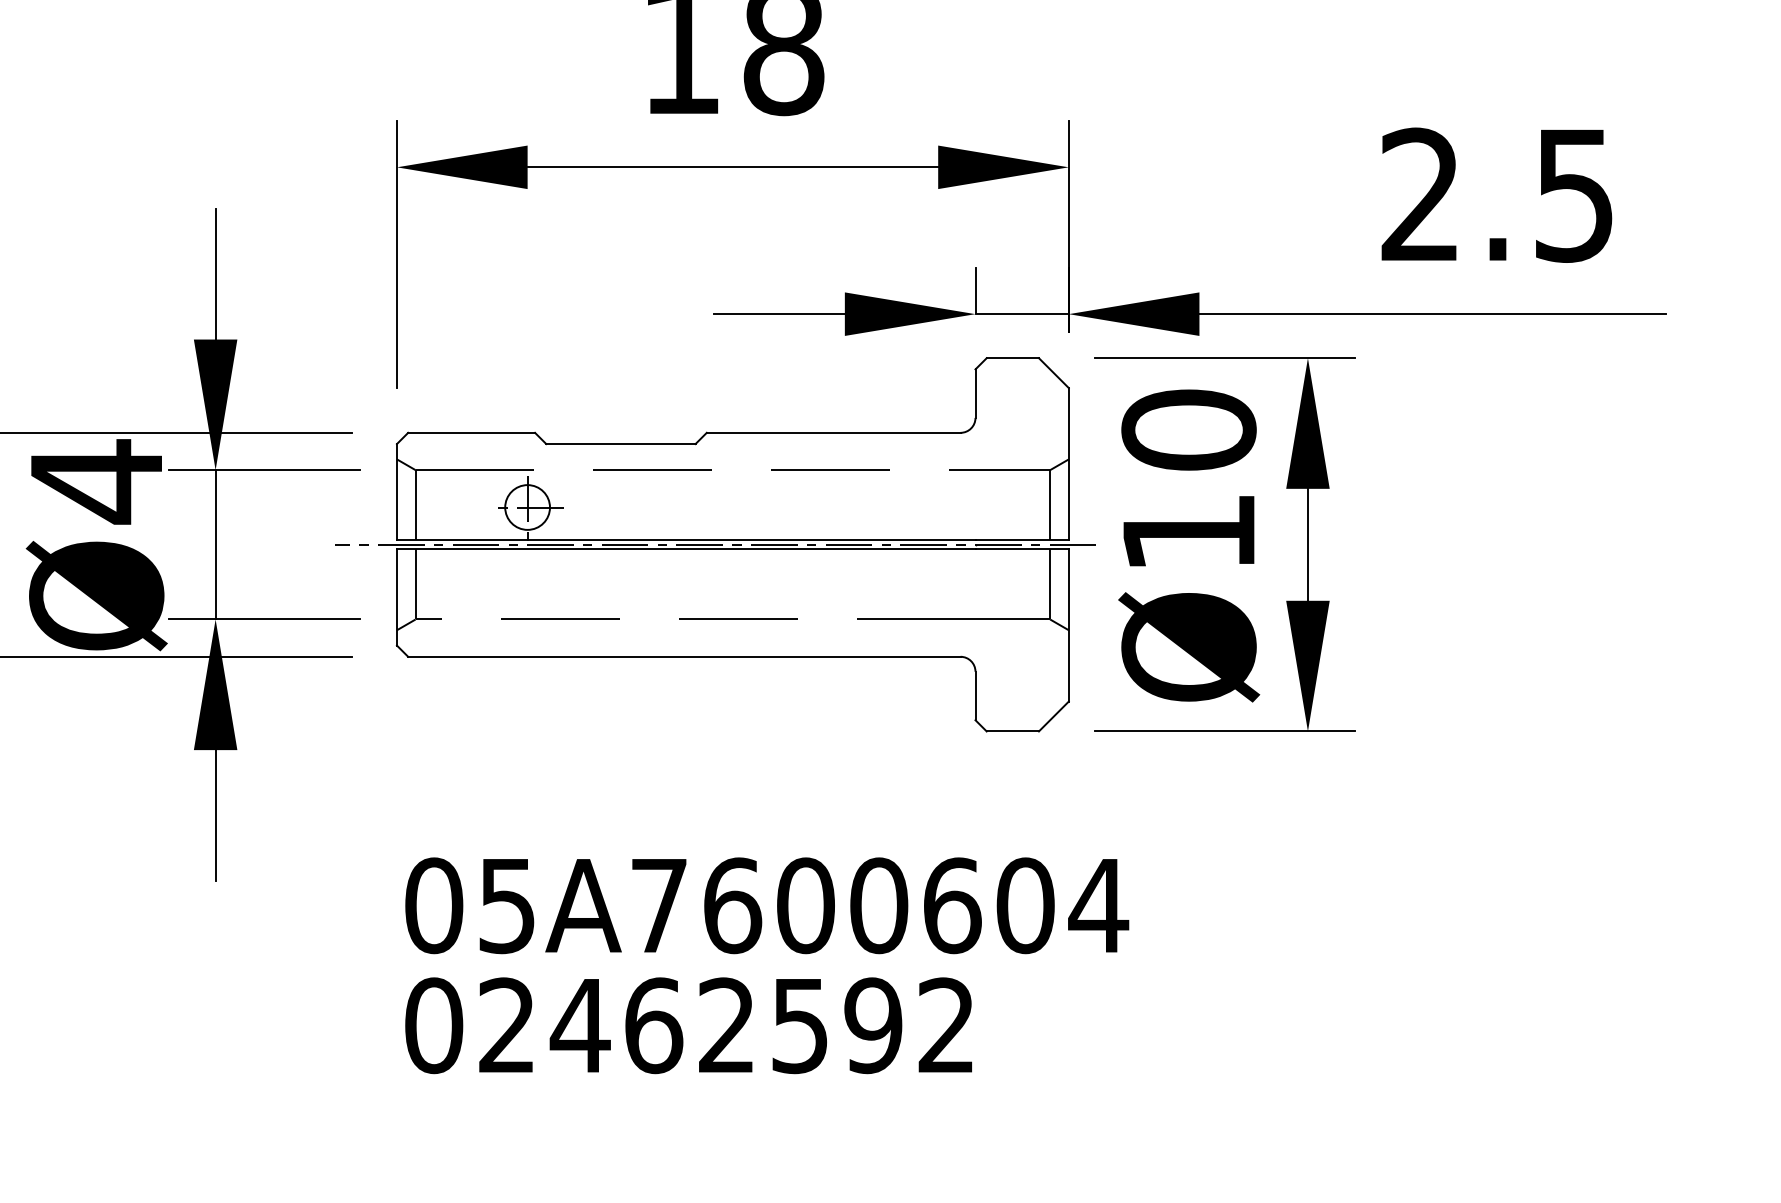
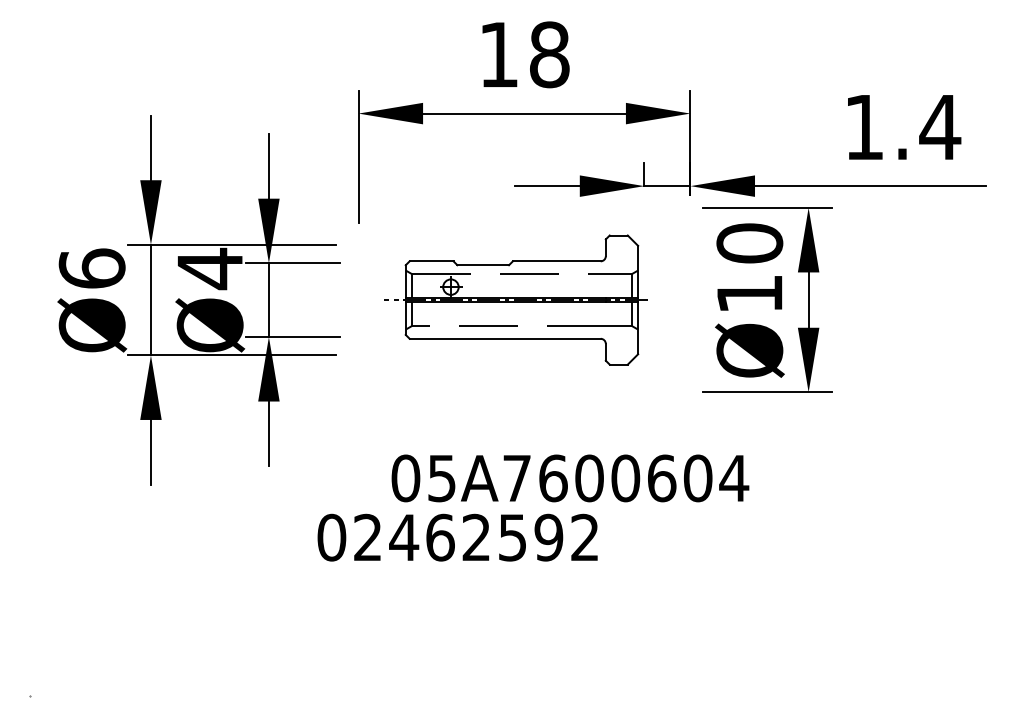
text: (1499, 195) -> (903, 127), 2.5 -> 1.4
part: (714, 543) -> (515, 299), size x0.7
text: (767, 905) -> (570, 478), moved
text: (688, 1025) -> (457, 537), moved

